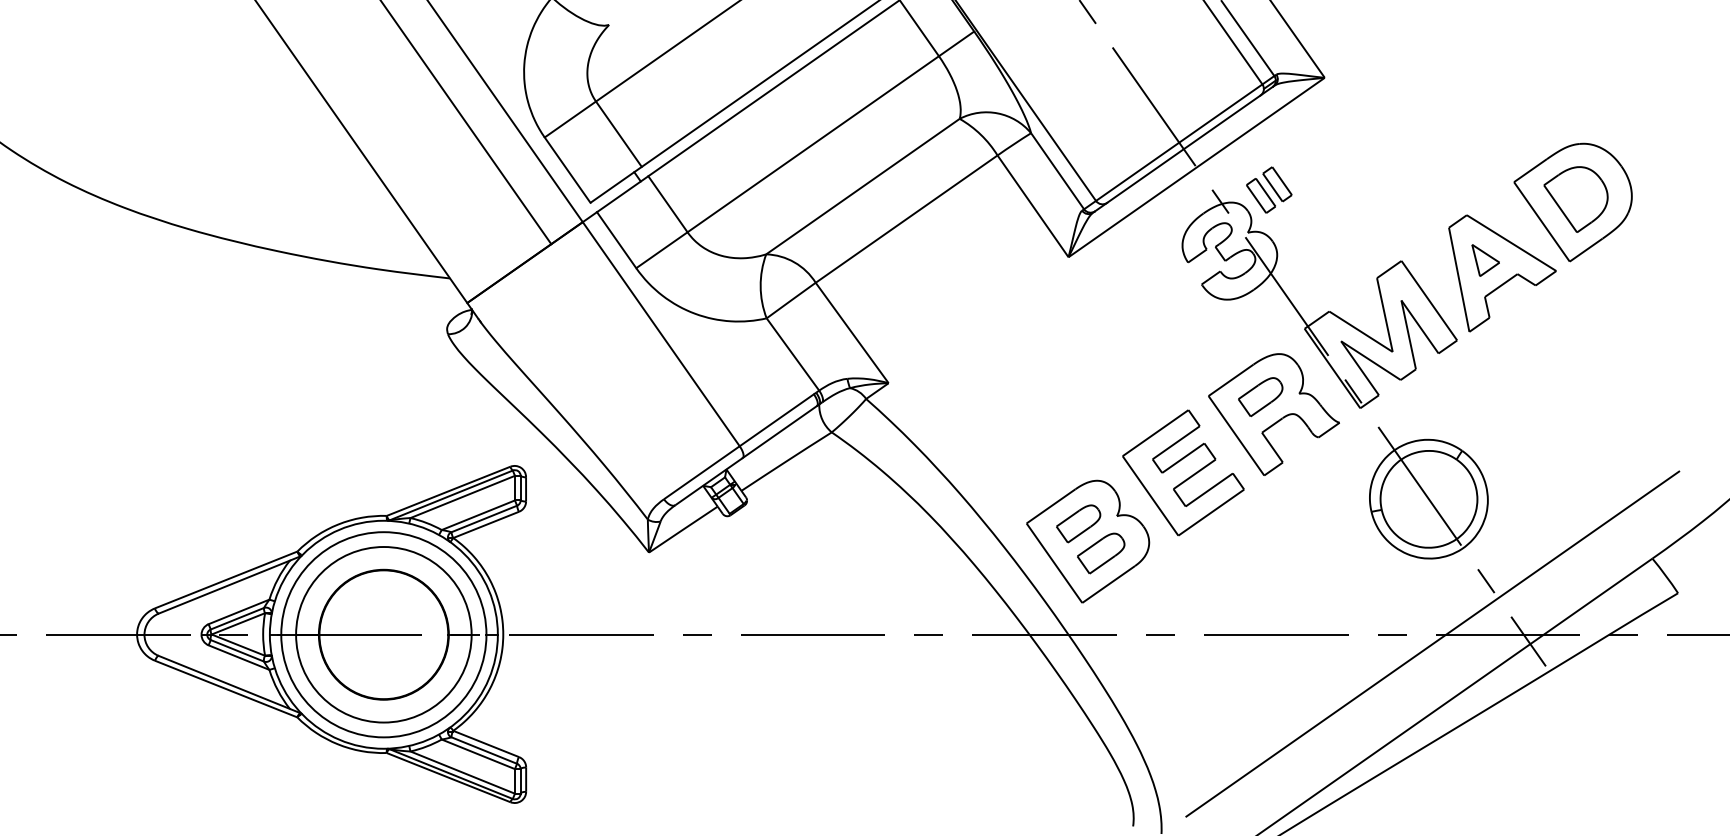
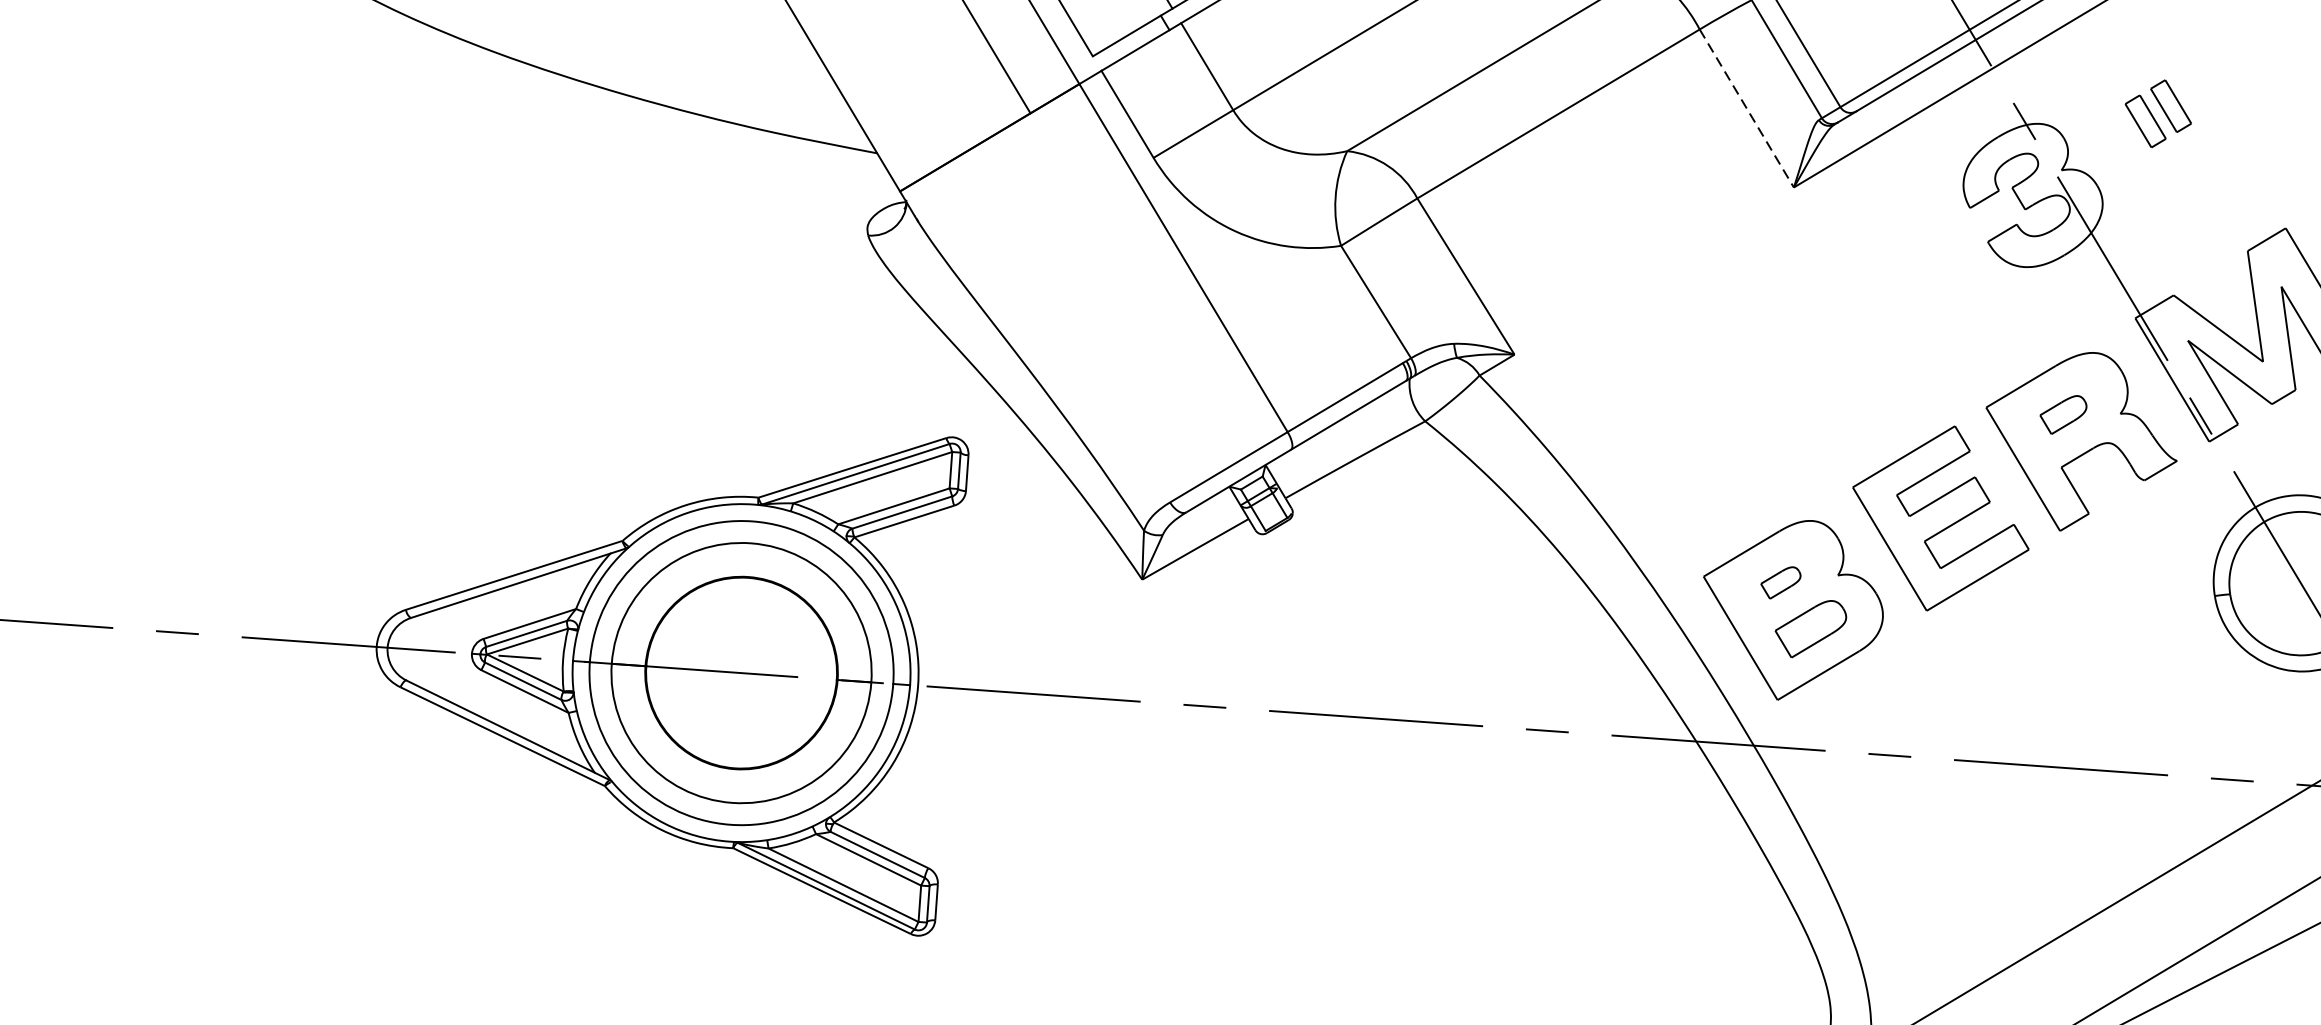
part: (1269, 189) -> (2158, 112), moved
line: (1033, 206) -> (1747, 108), solid -> dashed
part: (1260, 397) -> (2062, 415), size x0.7
part: (1078, 523) -> (1780, 582), size x0.6

